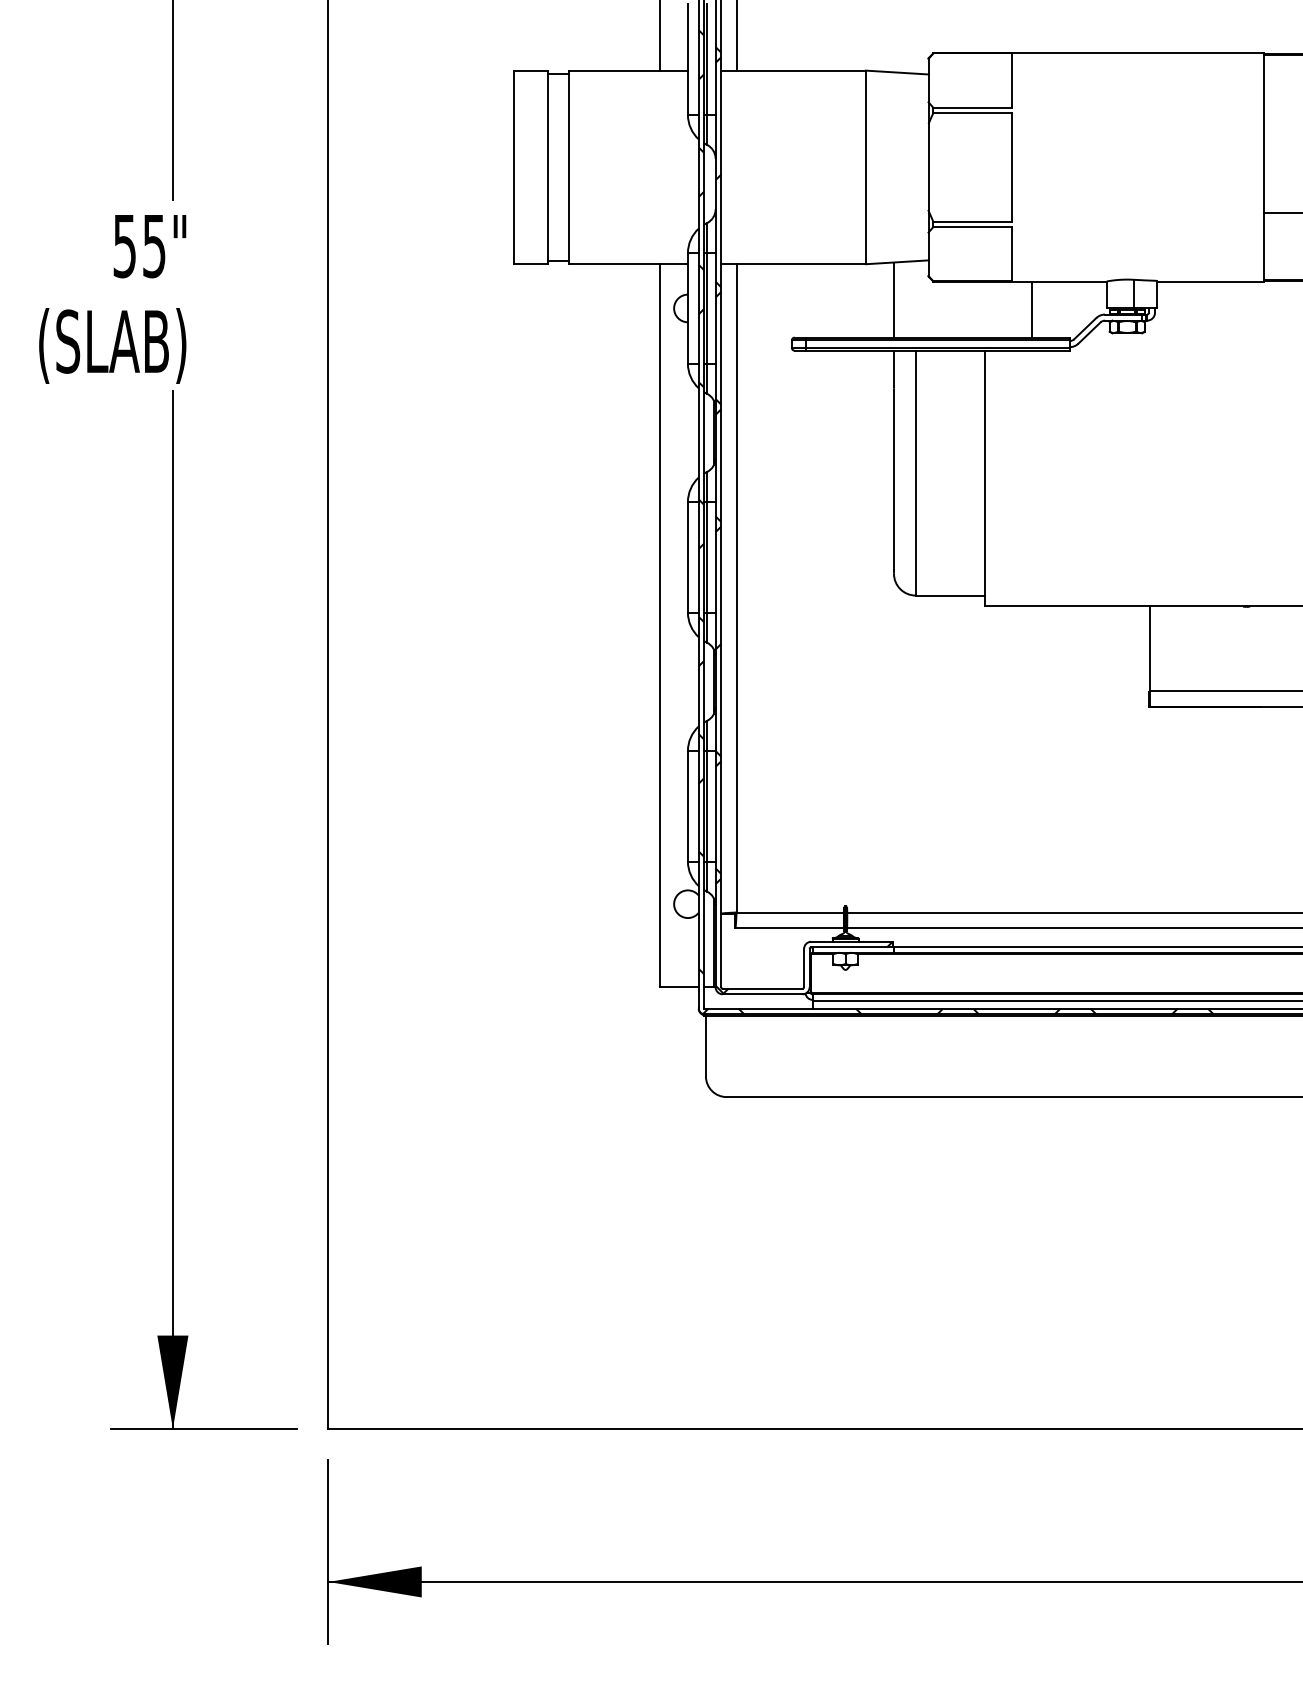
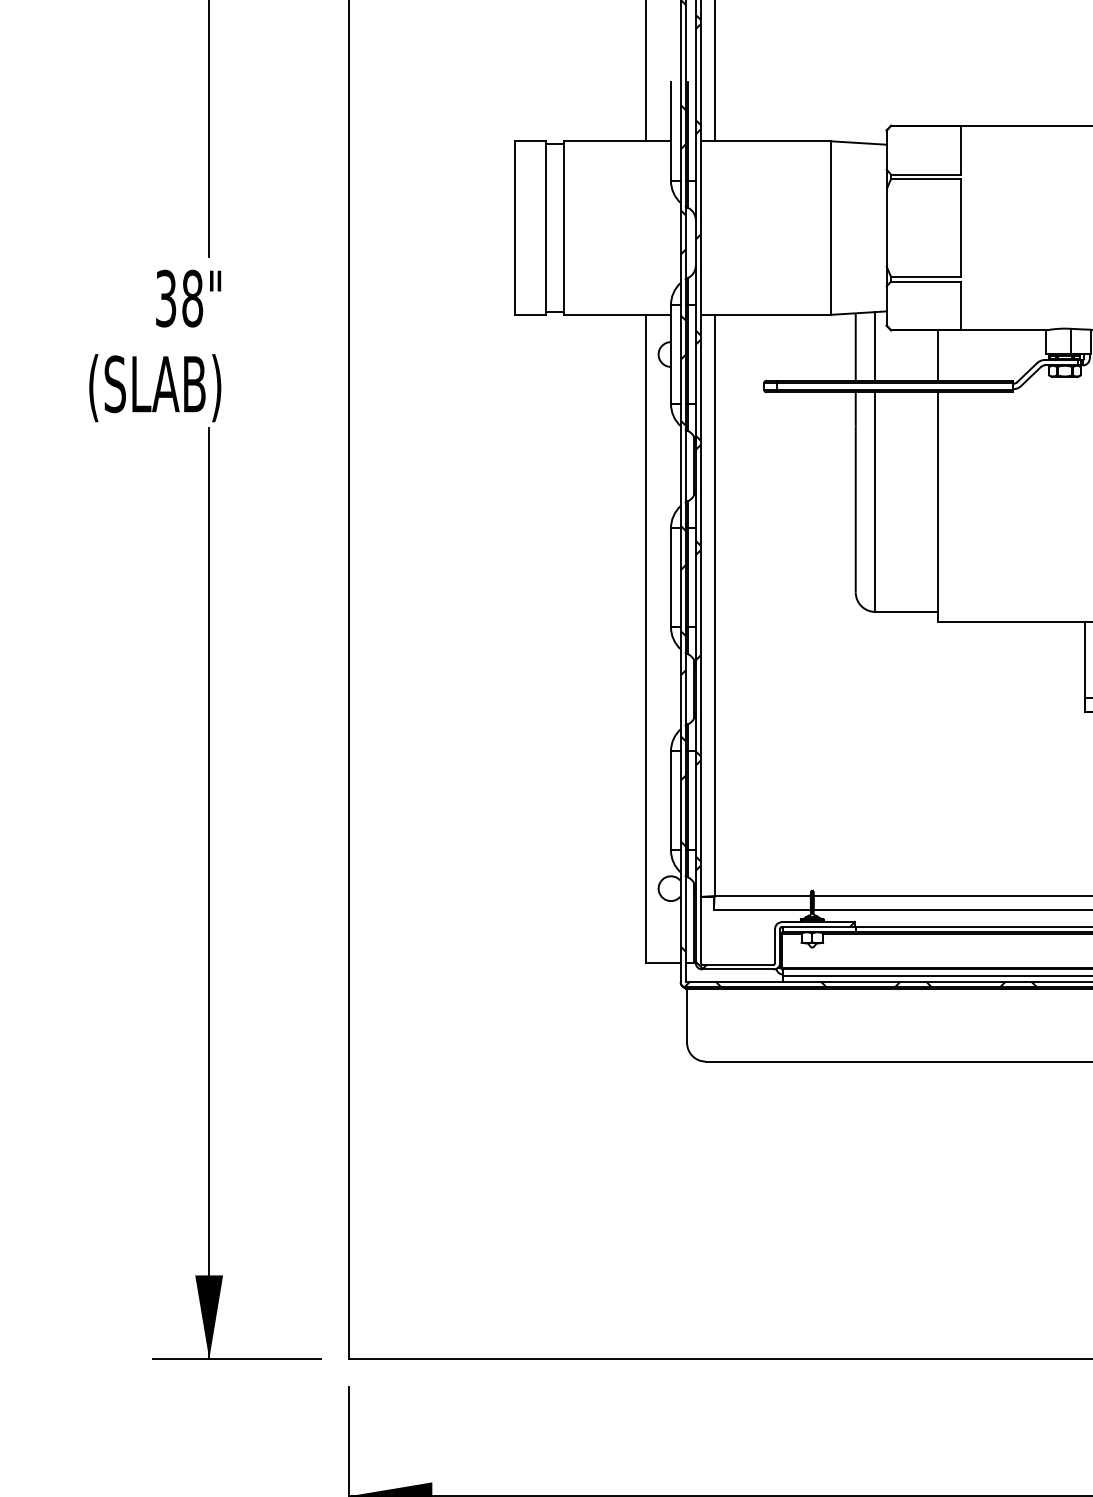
text: (140, 246) -> (180, 298), 55" -> 38"
line: (915, 299) -> (875, 346), added
line: (1032, 309) -> (937, 355), moved

